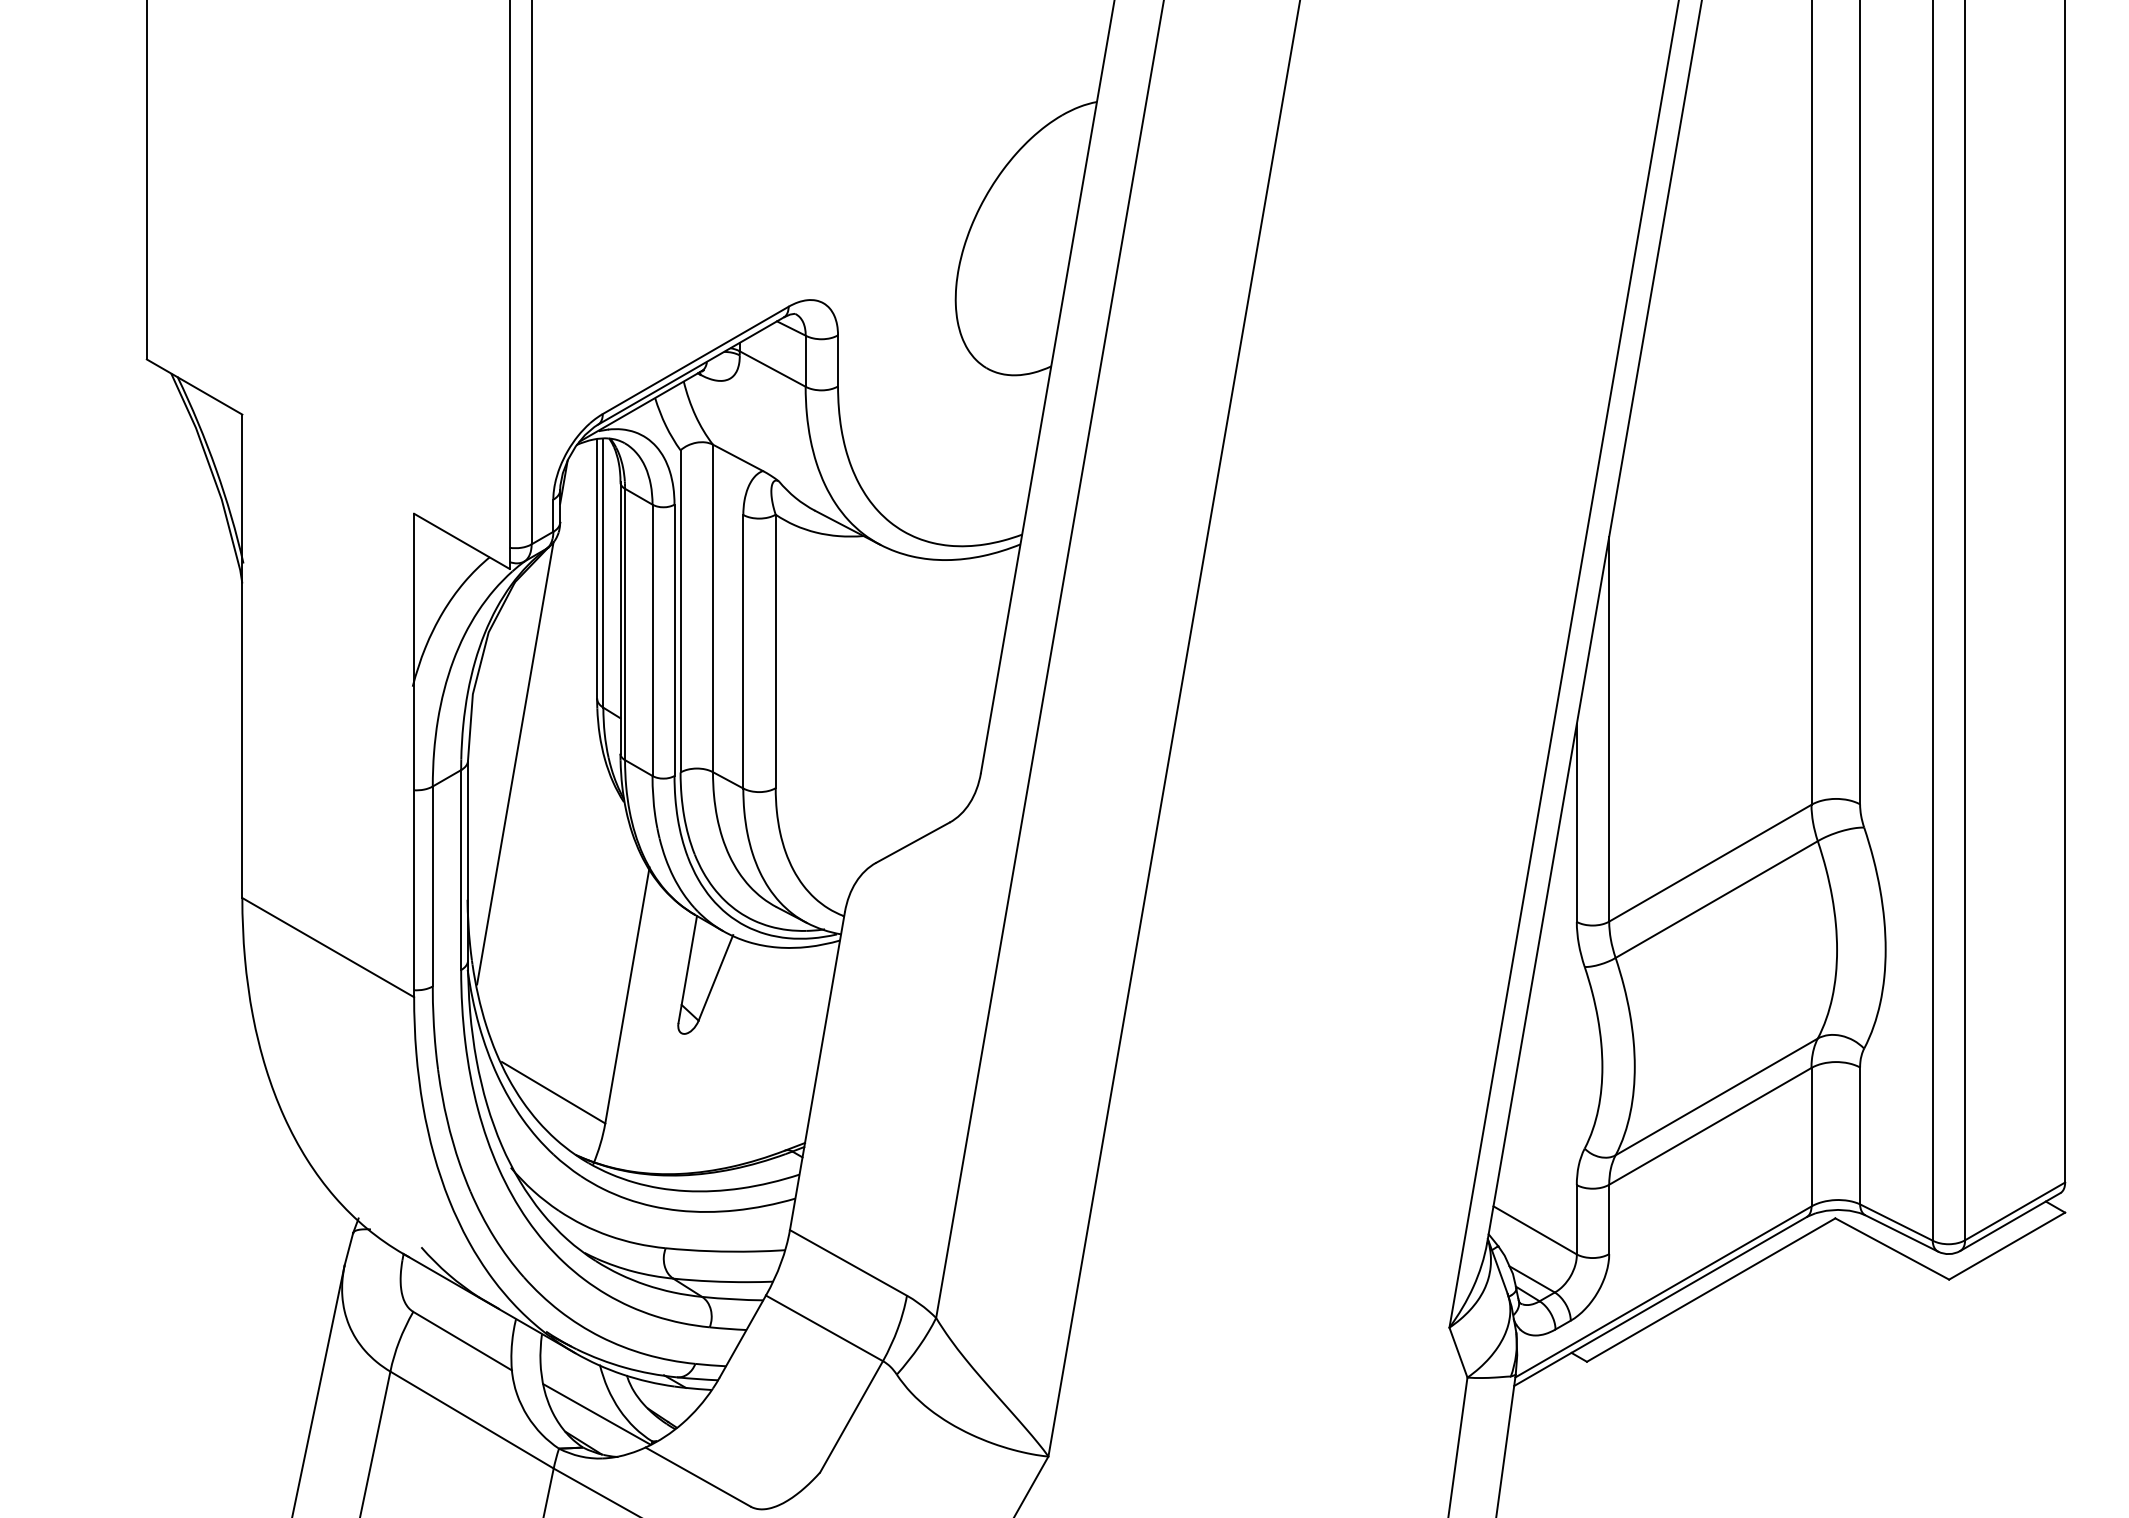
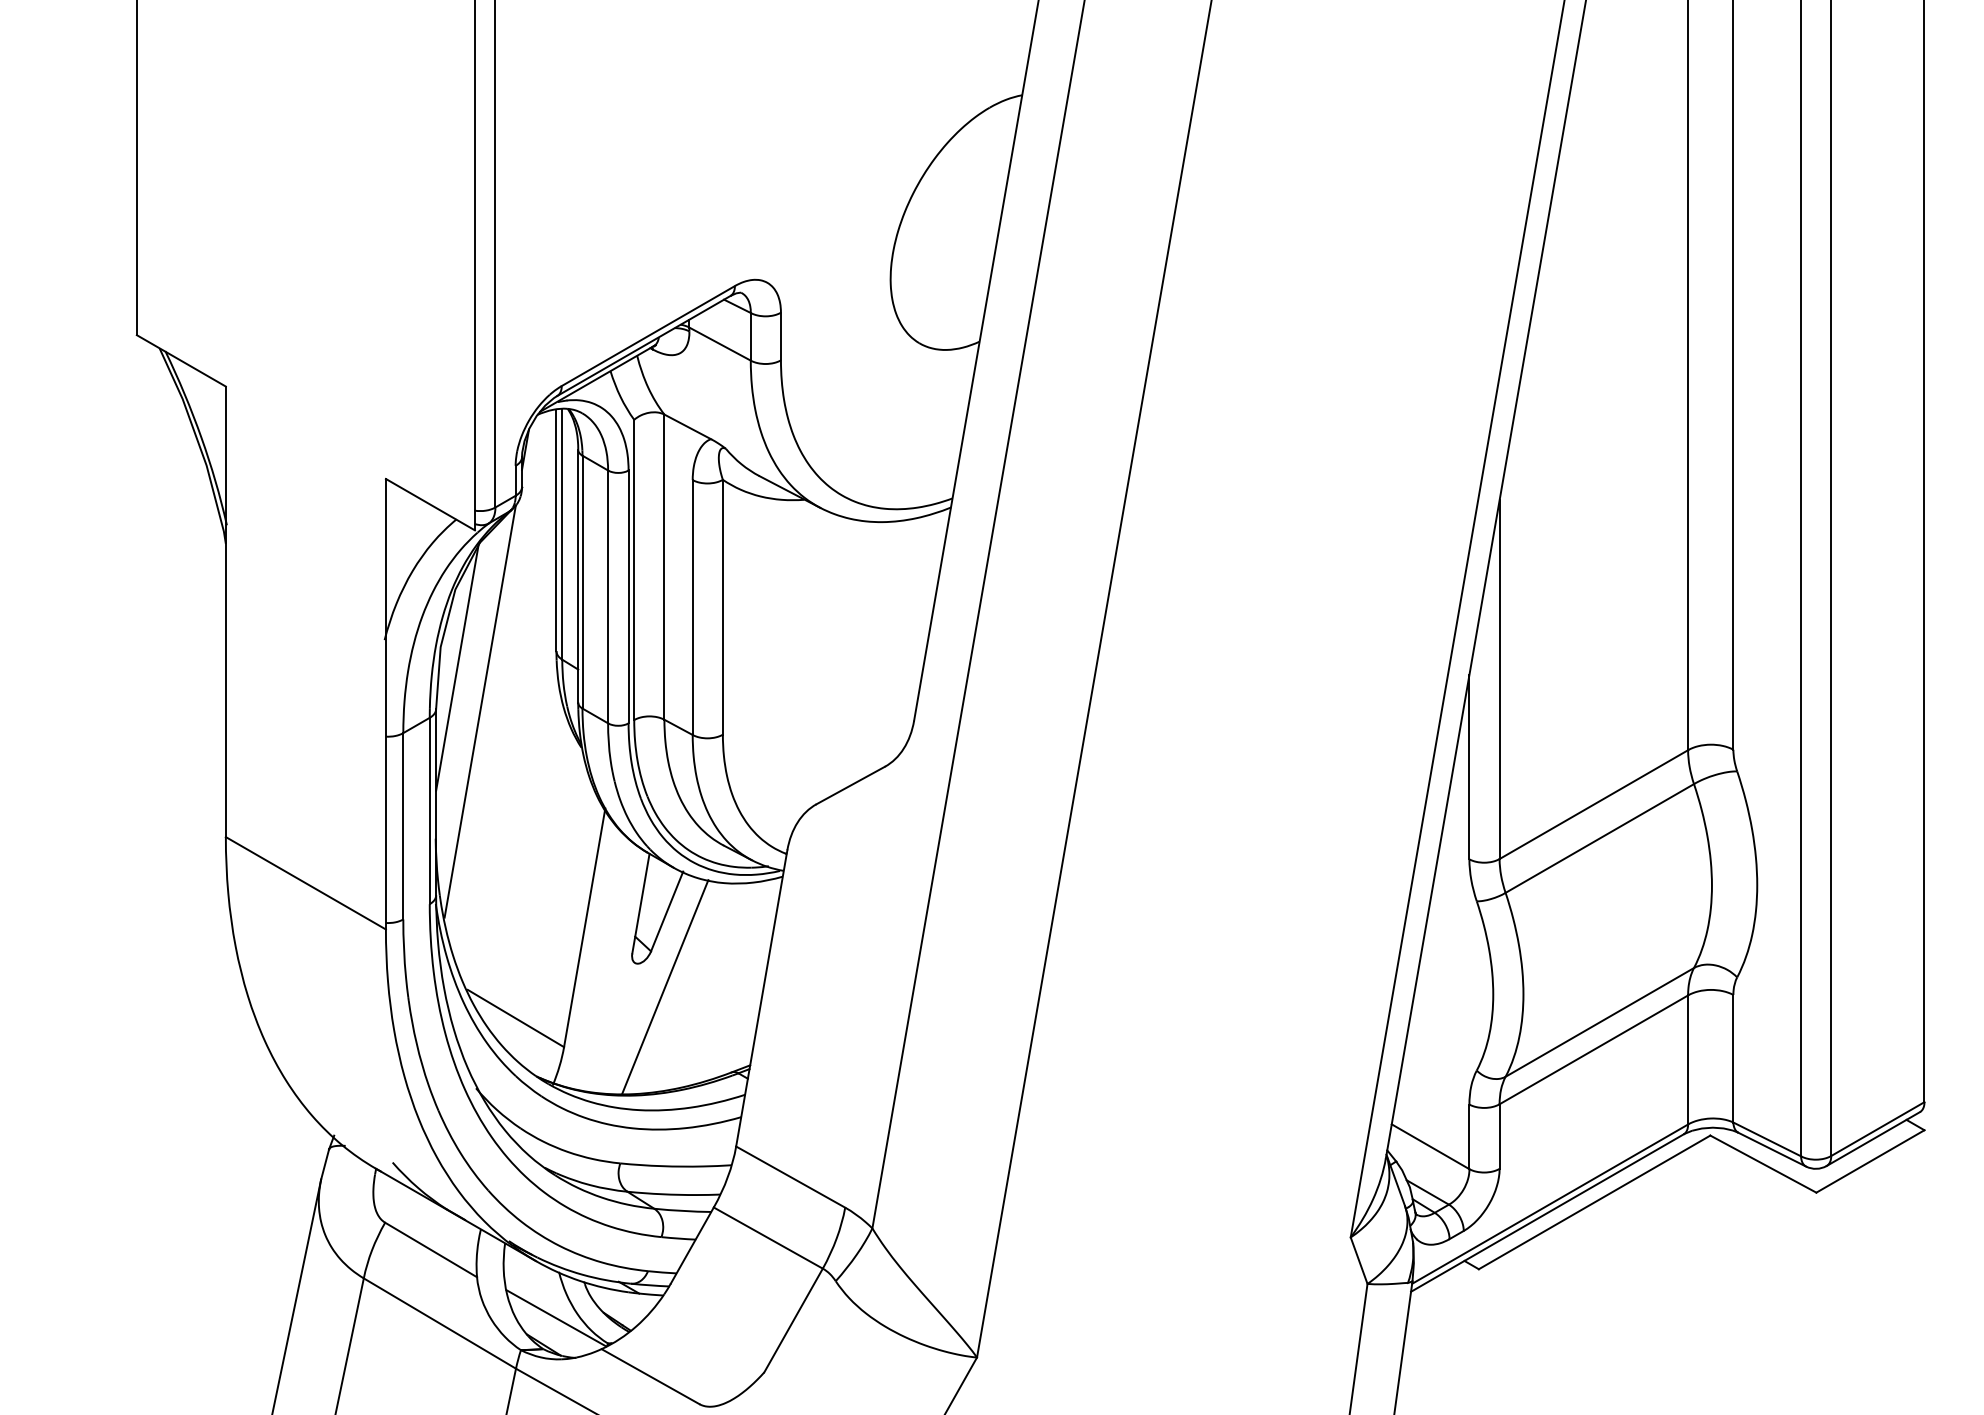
line: (490, 716) -> (457, 667), added
line: (714, 1059) -> (665, 987), added

